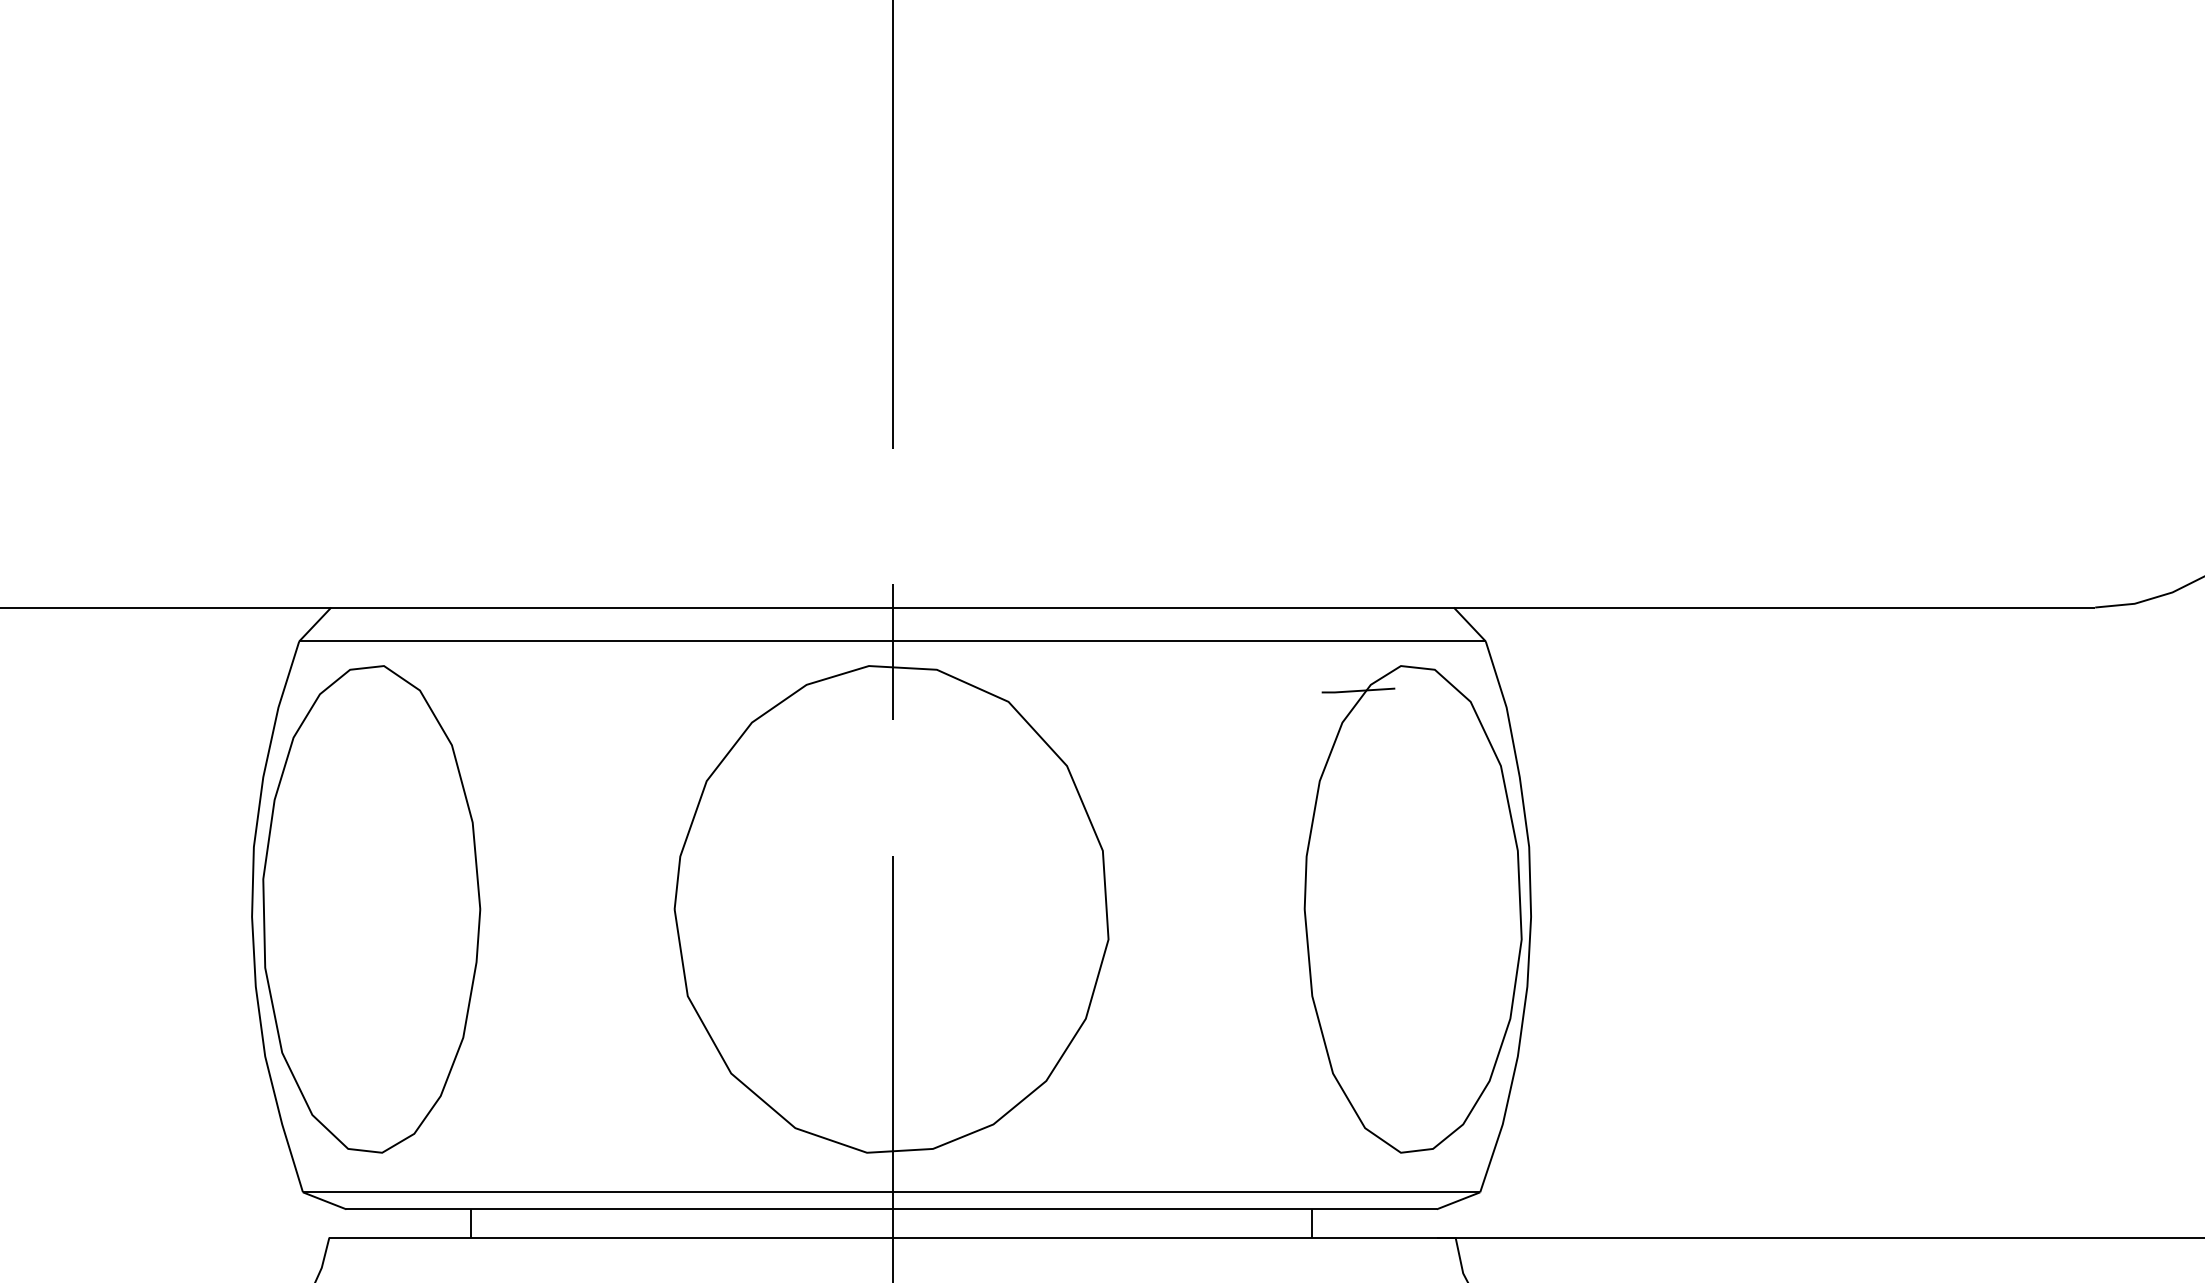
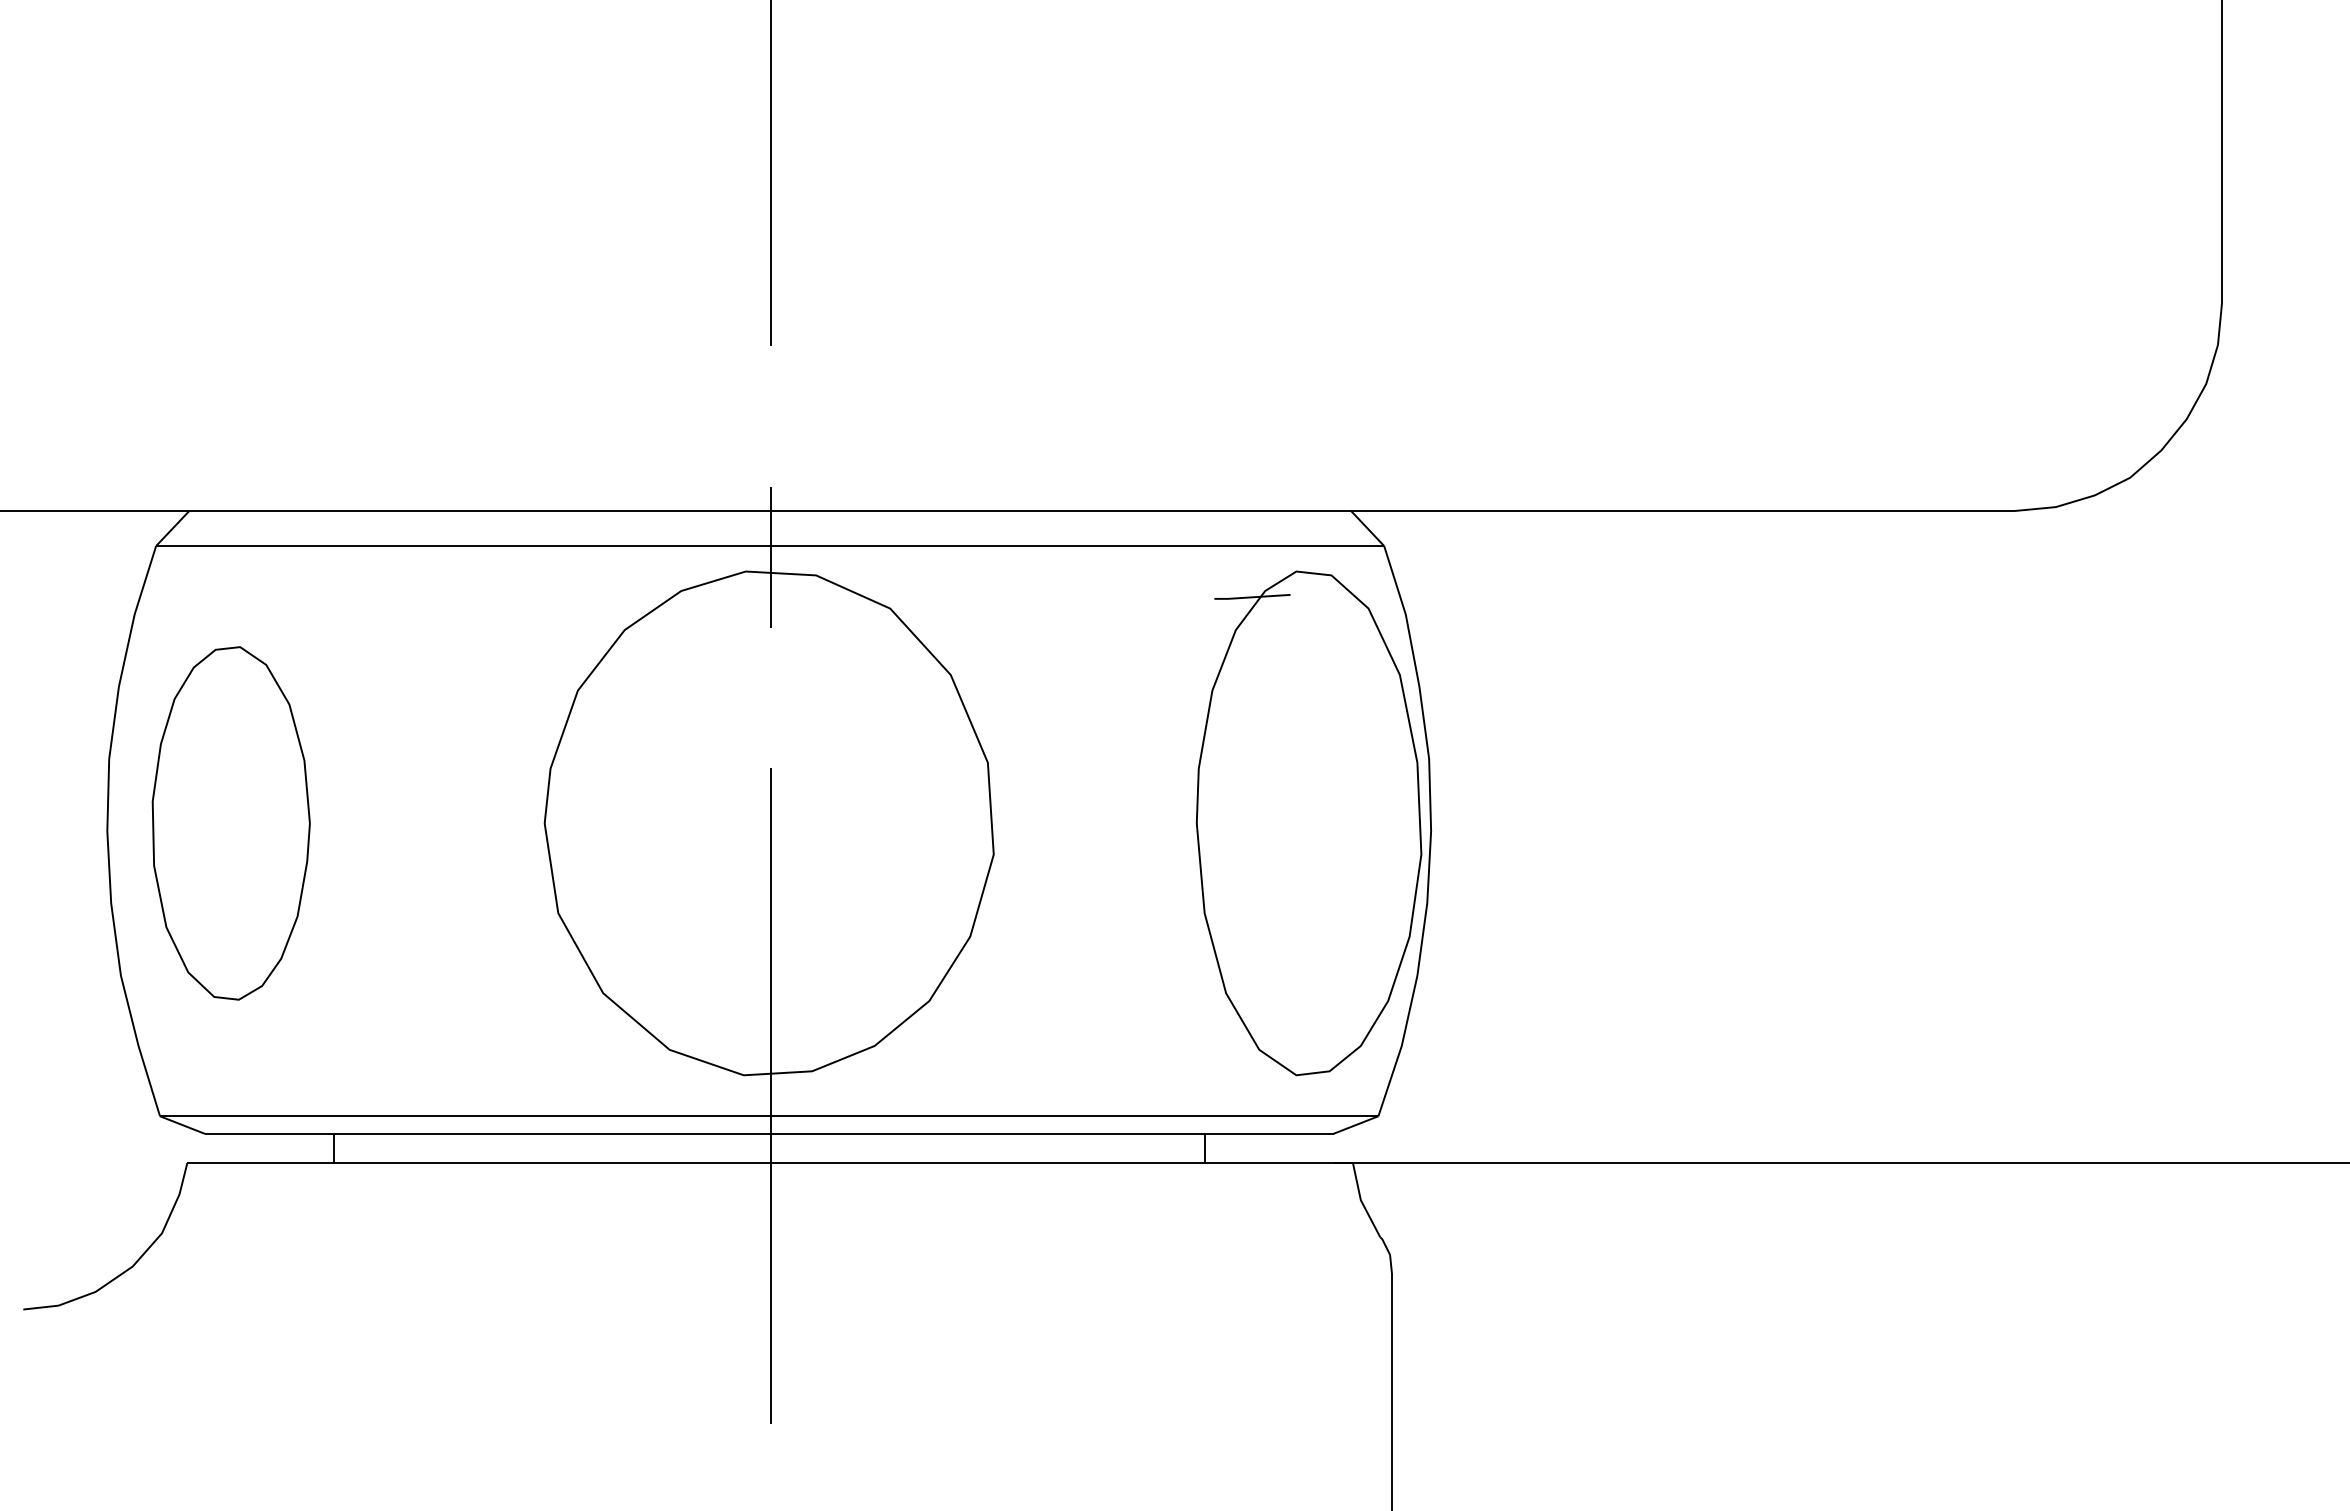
part: (372, 909) -> (231, 823), size x0.7

